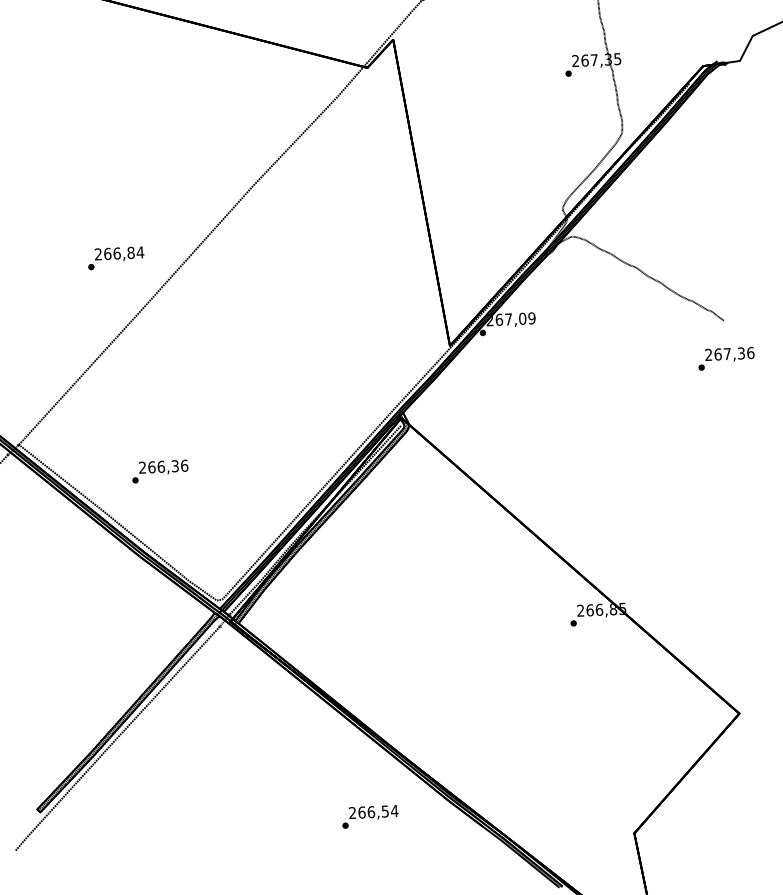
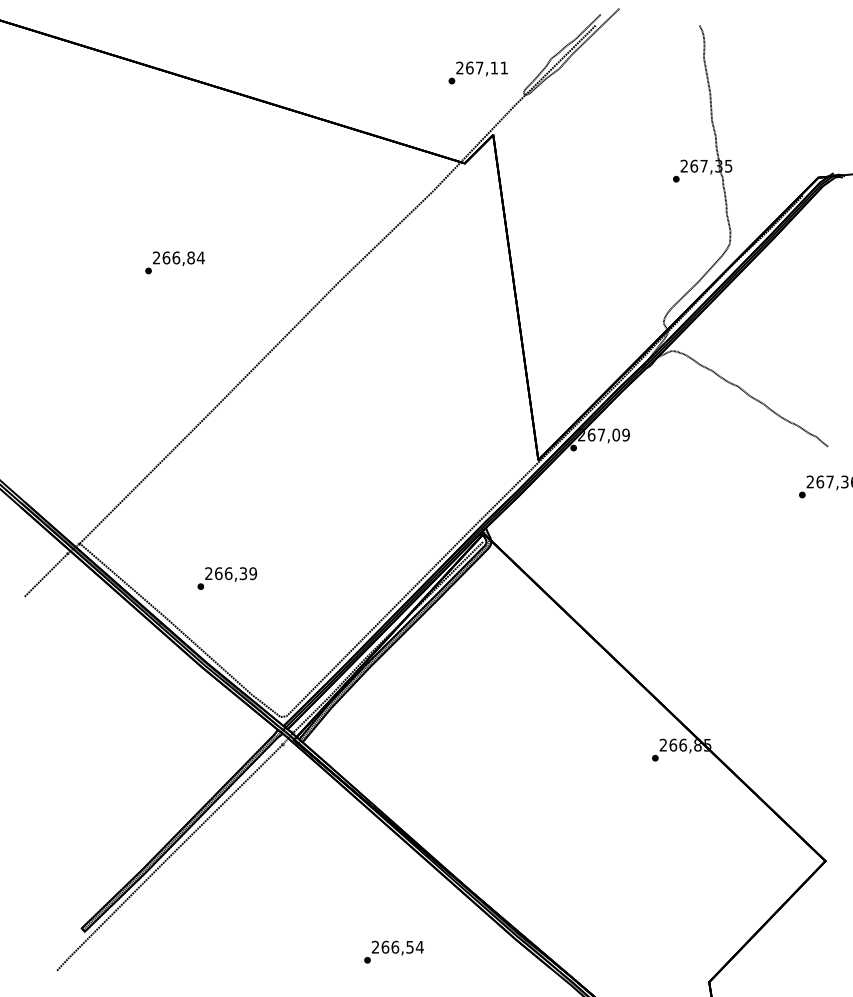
text: (115, 257) -> (174, 262), moved
text: (184, 465) -> (253, 573), 266,36 -> 266,39
text: (369, 816) -> (393, 951), moved

